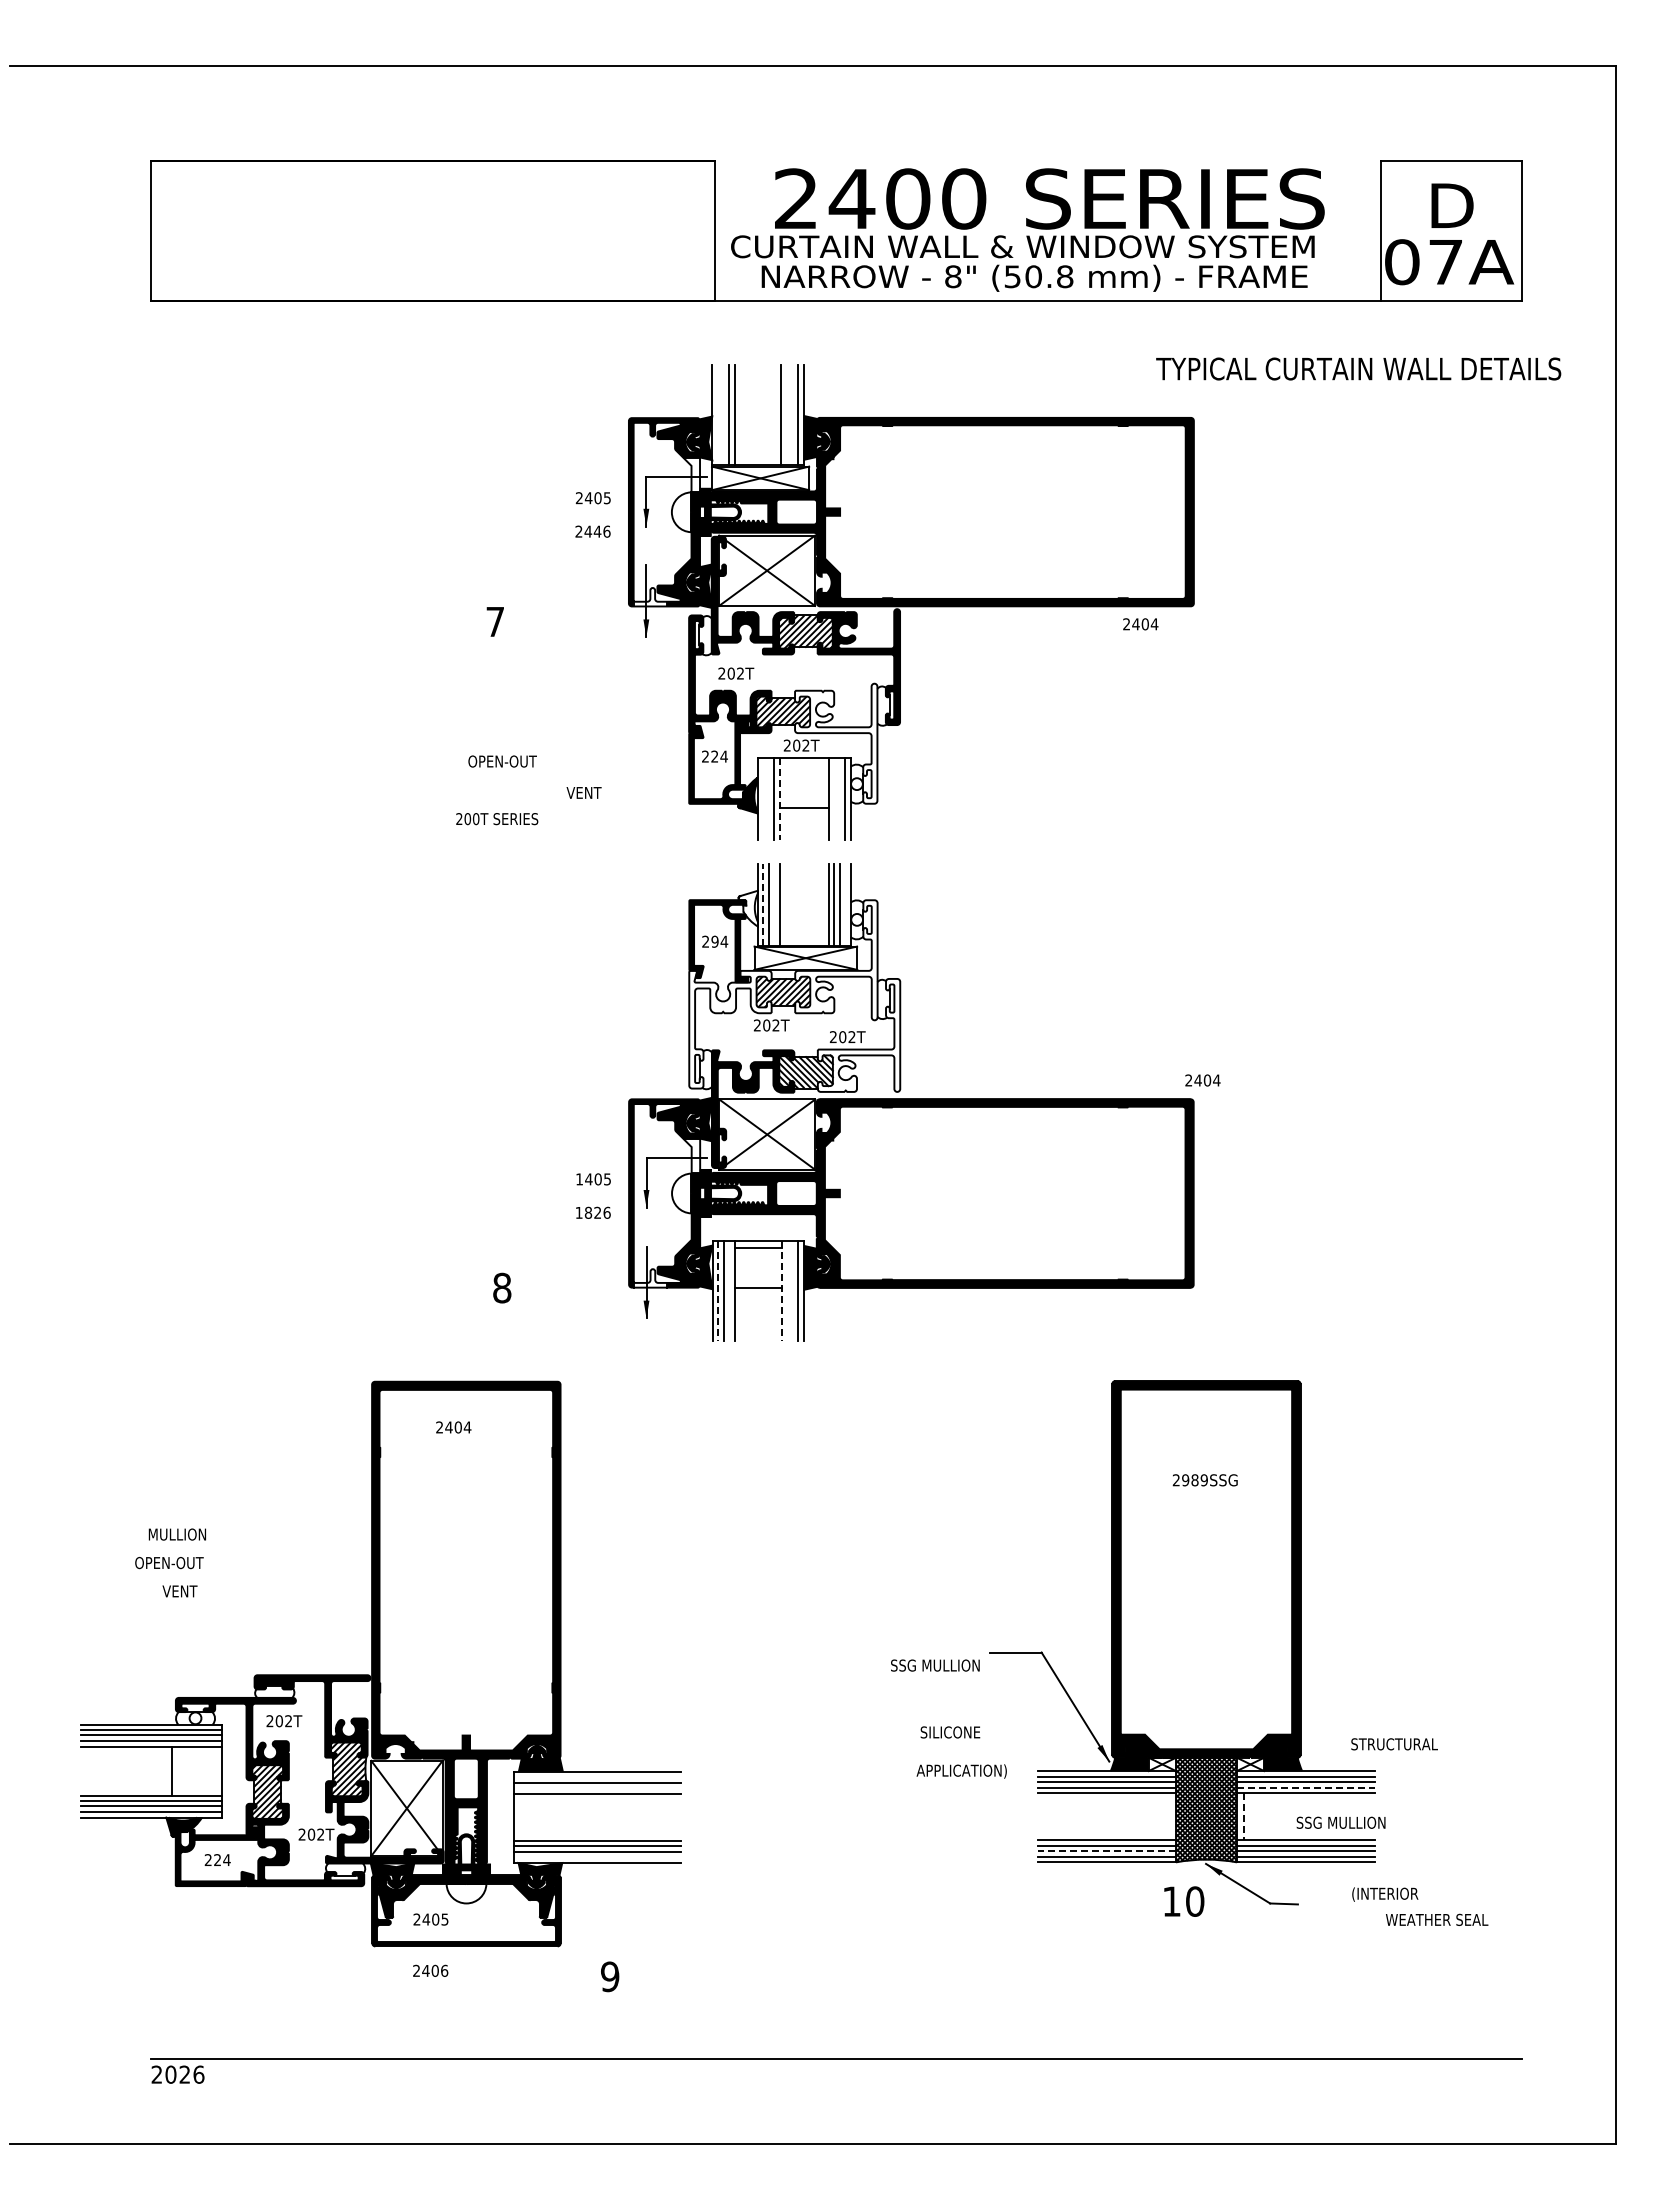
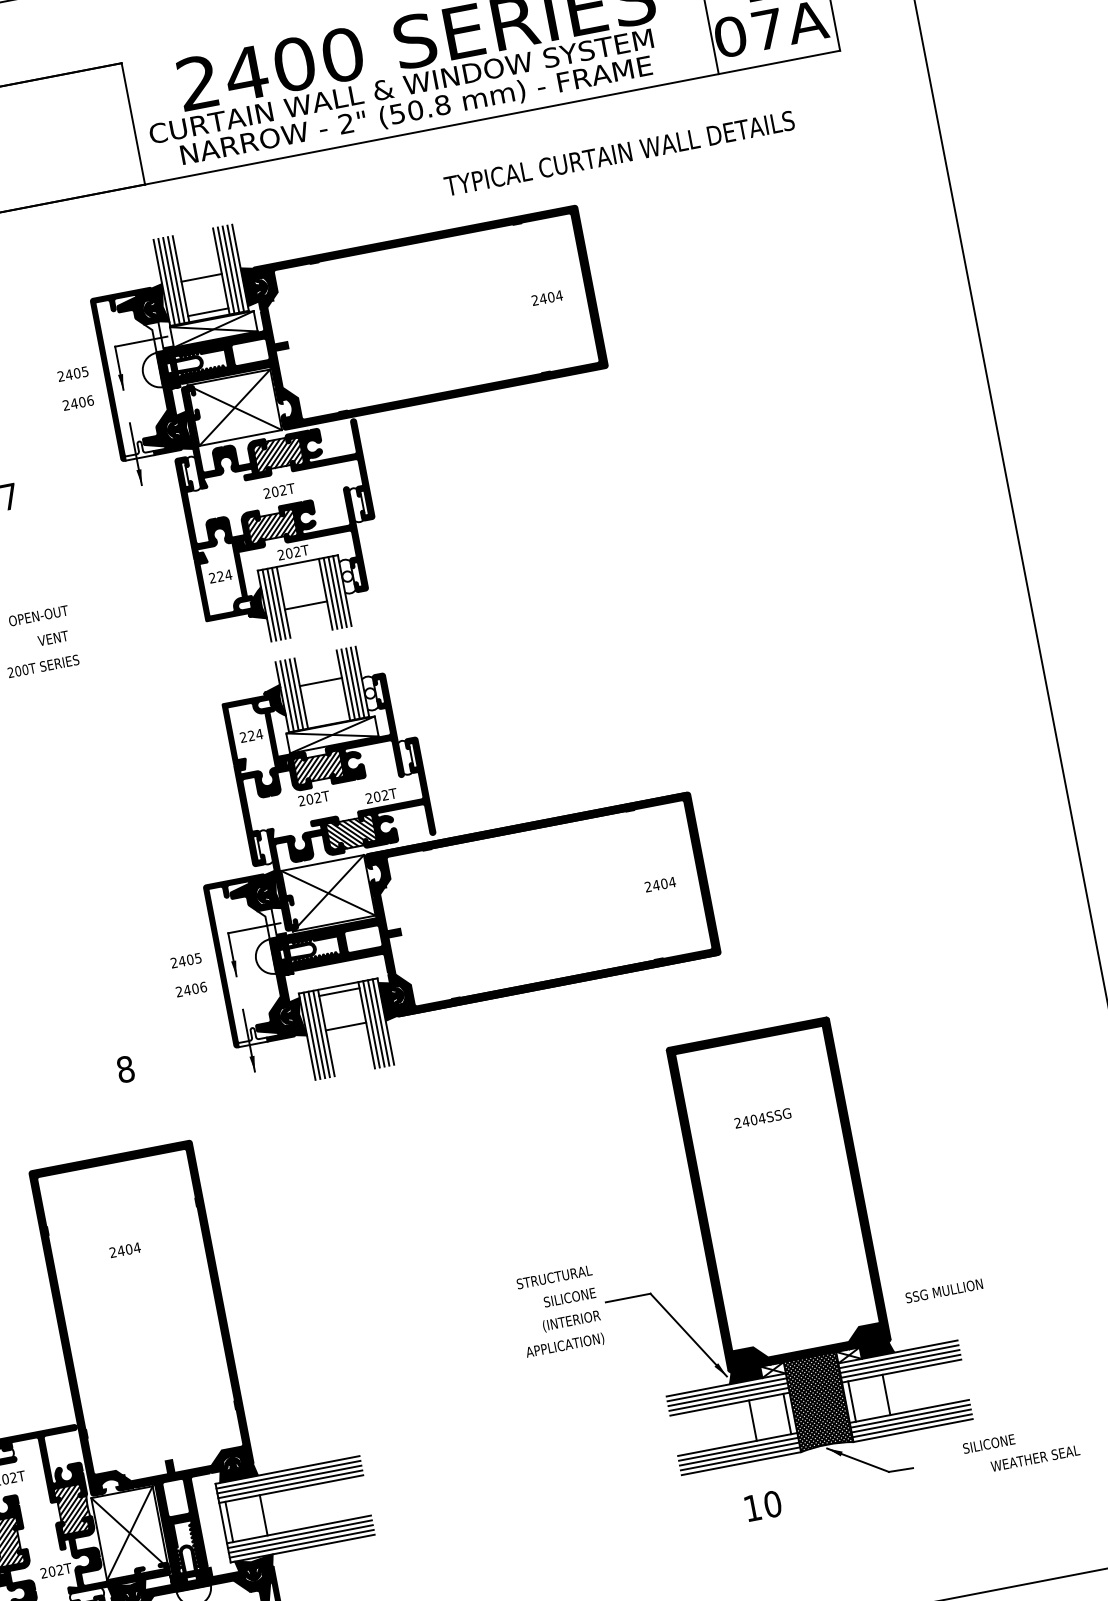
text: (953, 276) -> (346, 123), 8" -> 2"
text: (1358, 368) -> (619, 153), moved
line: (717, 415) -> (166, 282), added
line: (723, 415) -> (171, 281), added
line: (787, 415) -> (226, 270), added
line: (792, 415) -> (230, 269), added
line: (757, 418) -> (201, 278), added
line: (757, 458) -> (207, 312), added
text: (597, 531) -> (82, 402), 2446 -> 2406
text: (1140, 624) -> (547, 298), moved
text: (736, 673) -> (279, 490), moved
fill: (836, 743) -> (323, 545), added
text: (583, 792) -> (52, 638), moved
line: (763, 799) -> (269, 605), added
line: (768, 799) -> (273, 604), added
line: (779, 799) -> (283, 602), dashed -> solid
line: (834, 799) -> (330, 593), added
line: (839, 799) -> (335, 592), added
line: (803, 896) -> (320, 682), added
line: (774, 904) -> (296, 693), added
line: (845, 904) -> (357, 682), added
line: (763, 905) -> (287, 696), dashed -> solid
fill: (747, 908) -> (273, 701), added
text: (714, 941) -> (250, 735), 294 -> 224
fill: (836, 960) -> (359, 731), added
fill: (730, 1029) -> (279, 808), added
fill: (858, 1034) -> (390, 791), added
text: (1202, 1080) -> (660, 884), moved
text: (579, 1179) -> (174, 963), 1405 -> 2405
text: (588, 1212) -> (187, 989), 1826 -> 2406
line: (729, 1290) -> (321, 1033), added
line: (787, 1290) -> (371, 1024), added
line: (792, 1290) -> (375, 1023), added
line: (718, 1291) -> (312, 1036), dashed -> solid
line: (781, 1291) -> (366, 1026), dashed -> solid
text: (453, 1427) -> (125, 1250), moved
text: (1194, 1480) -> (753, 1120), 2989SSG -> 2404SSG
text: (935, 1666) -> (561, 1323), SSG MULLION -> (INTERIOR
text: (950, 1732) -> (569, 1297), moved
text: (1394, 1744) -> (554, 1277), moved
text: (961, 1771) -> (564, 1345), moved
line: (596, 1777) -> (287, 1475), added
line: (1306, 1787) -> (901, 1366), dashed -> solid
line: (596, 1788) -> (289, 1484), added
line: (520, 1816) -> (229, 1521), added
line: (560, 1816) -> (263, 1514), added
line: (1128, 1816) -> (752, 1420), added
line: (1168, 1816) -> (786, 1413), added
line: (1284, 1816) -> (886, 1394), added
line: (1244, 1817) -> (852, 1402), dashed -> solid
text: (1340, 1822) -> (943, 1290), moved
line: (1106, 1851) -> (739, 1454), dashed -> solid
line: (596, 1857) -> (301, 1544), added
text: (1385, 1894) -> (986, 1445), (INTERIOR -> SILICONE
text: (1184, 1901) -> (763, 1505), moved

